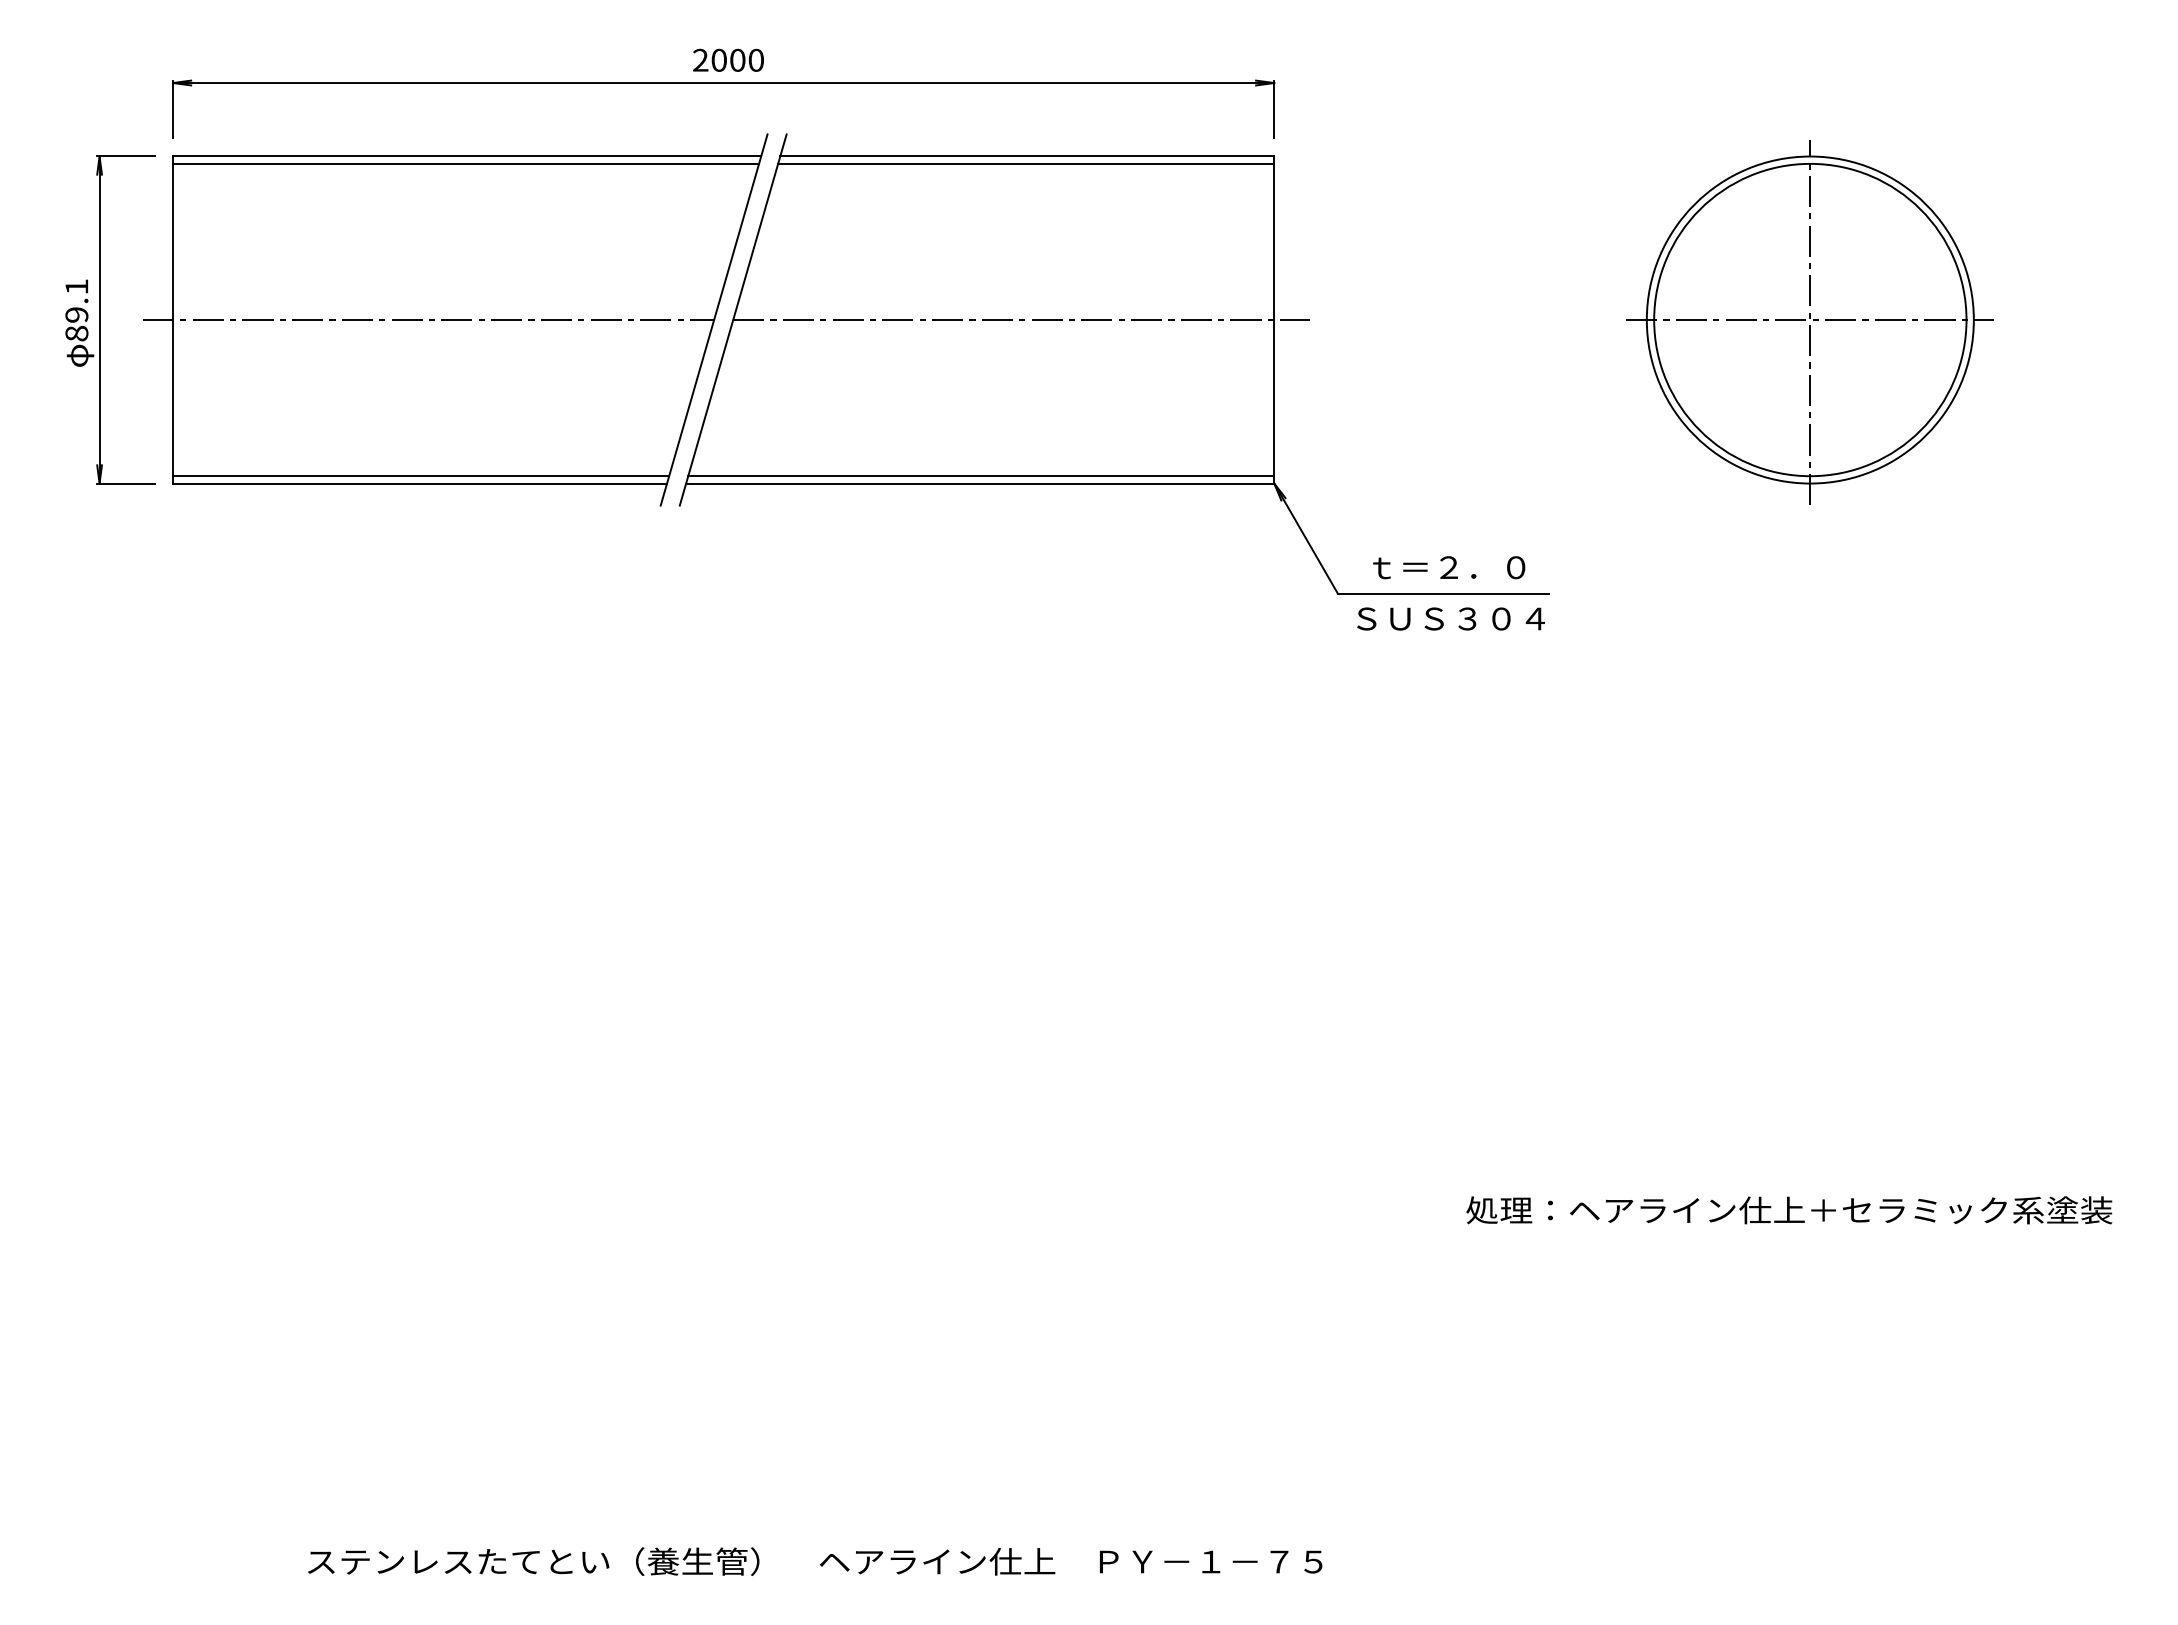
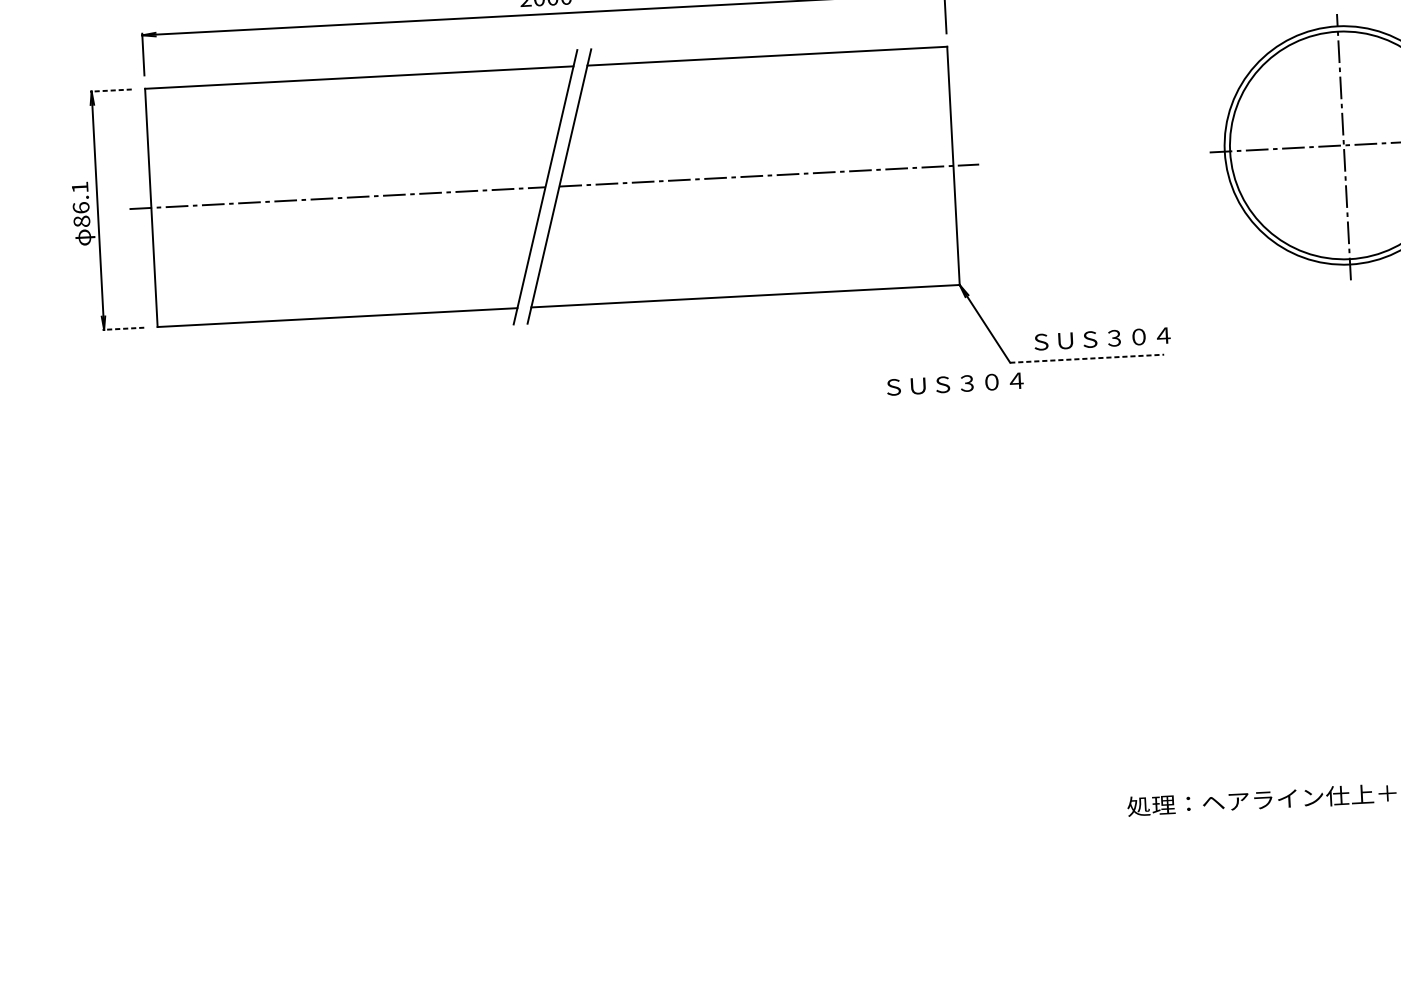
line: (126, 156) -> (111, 90), solid -> dashed
line: (465, 163) -> (358, 82), removed
line: (1026, 163) -> (767, 61), removed
text: (76, 314) -> (80, 207), 89.1 -> 86.1
line: (420, 476) -> (337, 312), removed
line: (981, 476) -> (746, 291), removed
line: (126, 483) -> (123, 328), solid -> dashed
text: (1465, 567) -> (1102, 338), ｔ＝２．０ -> ＳＵＳ３０４
line: (1443, 593) -> (1087, 358), solid -> dashed
text: (1450, 618) -> (954, 383), moved

